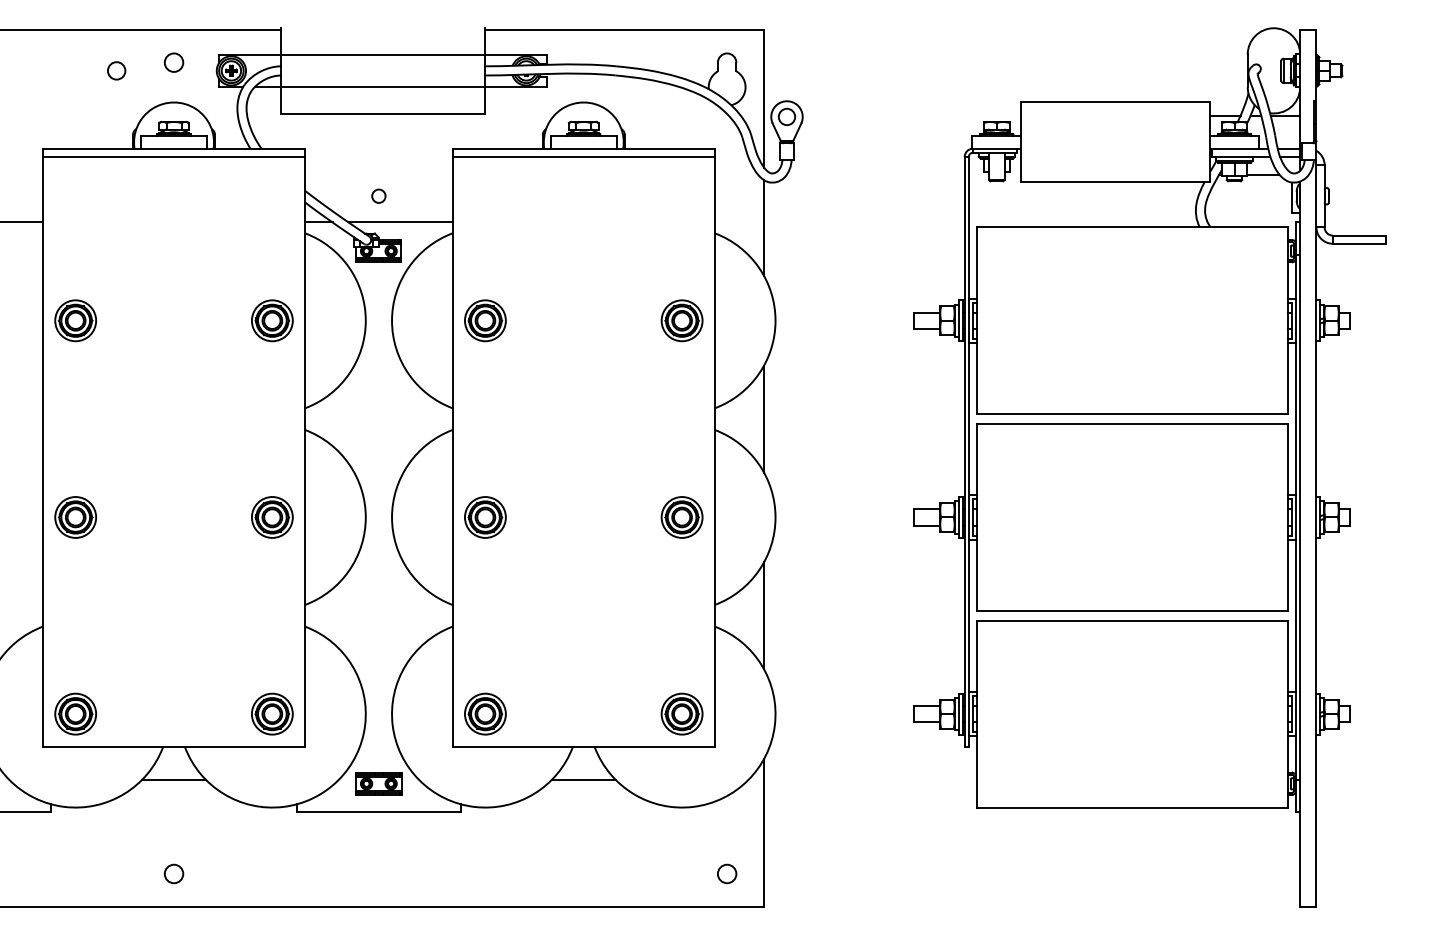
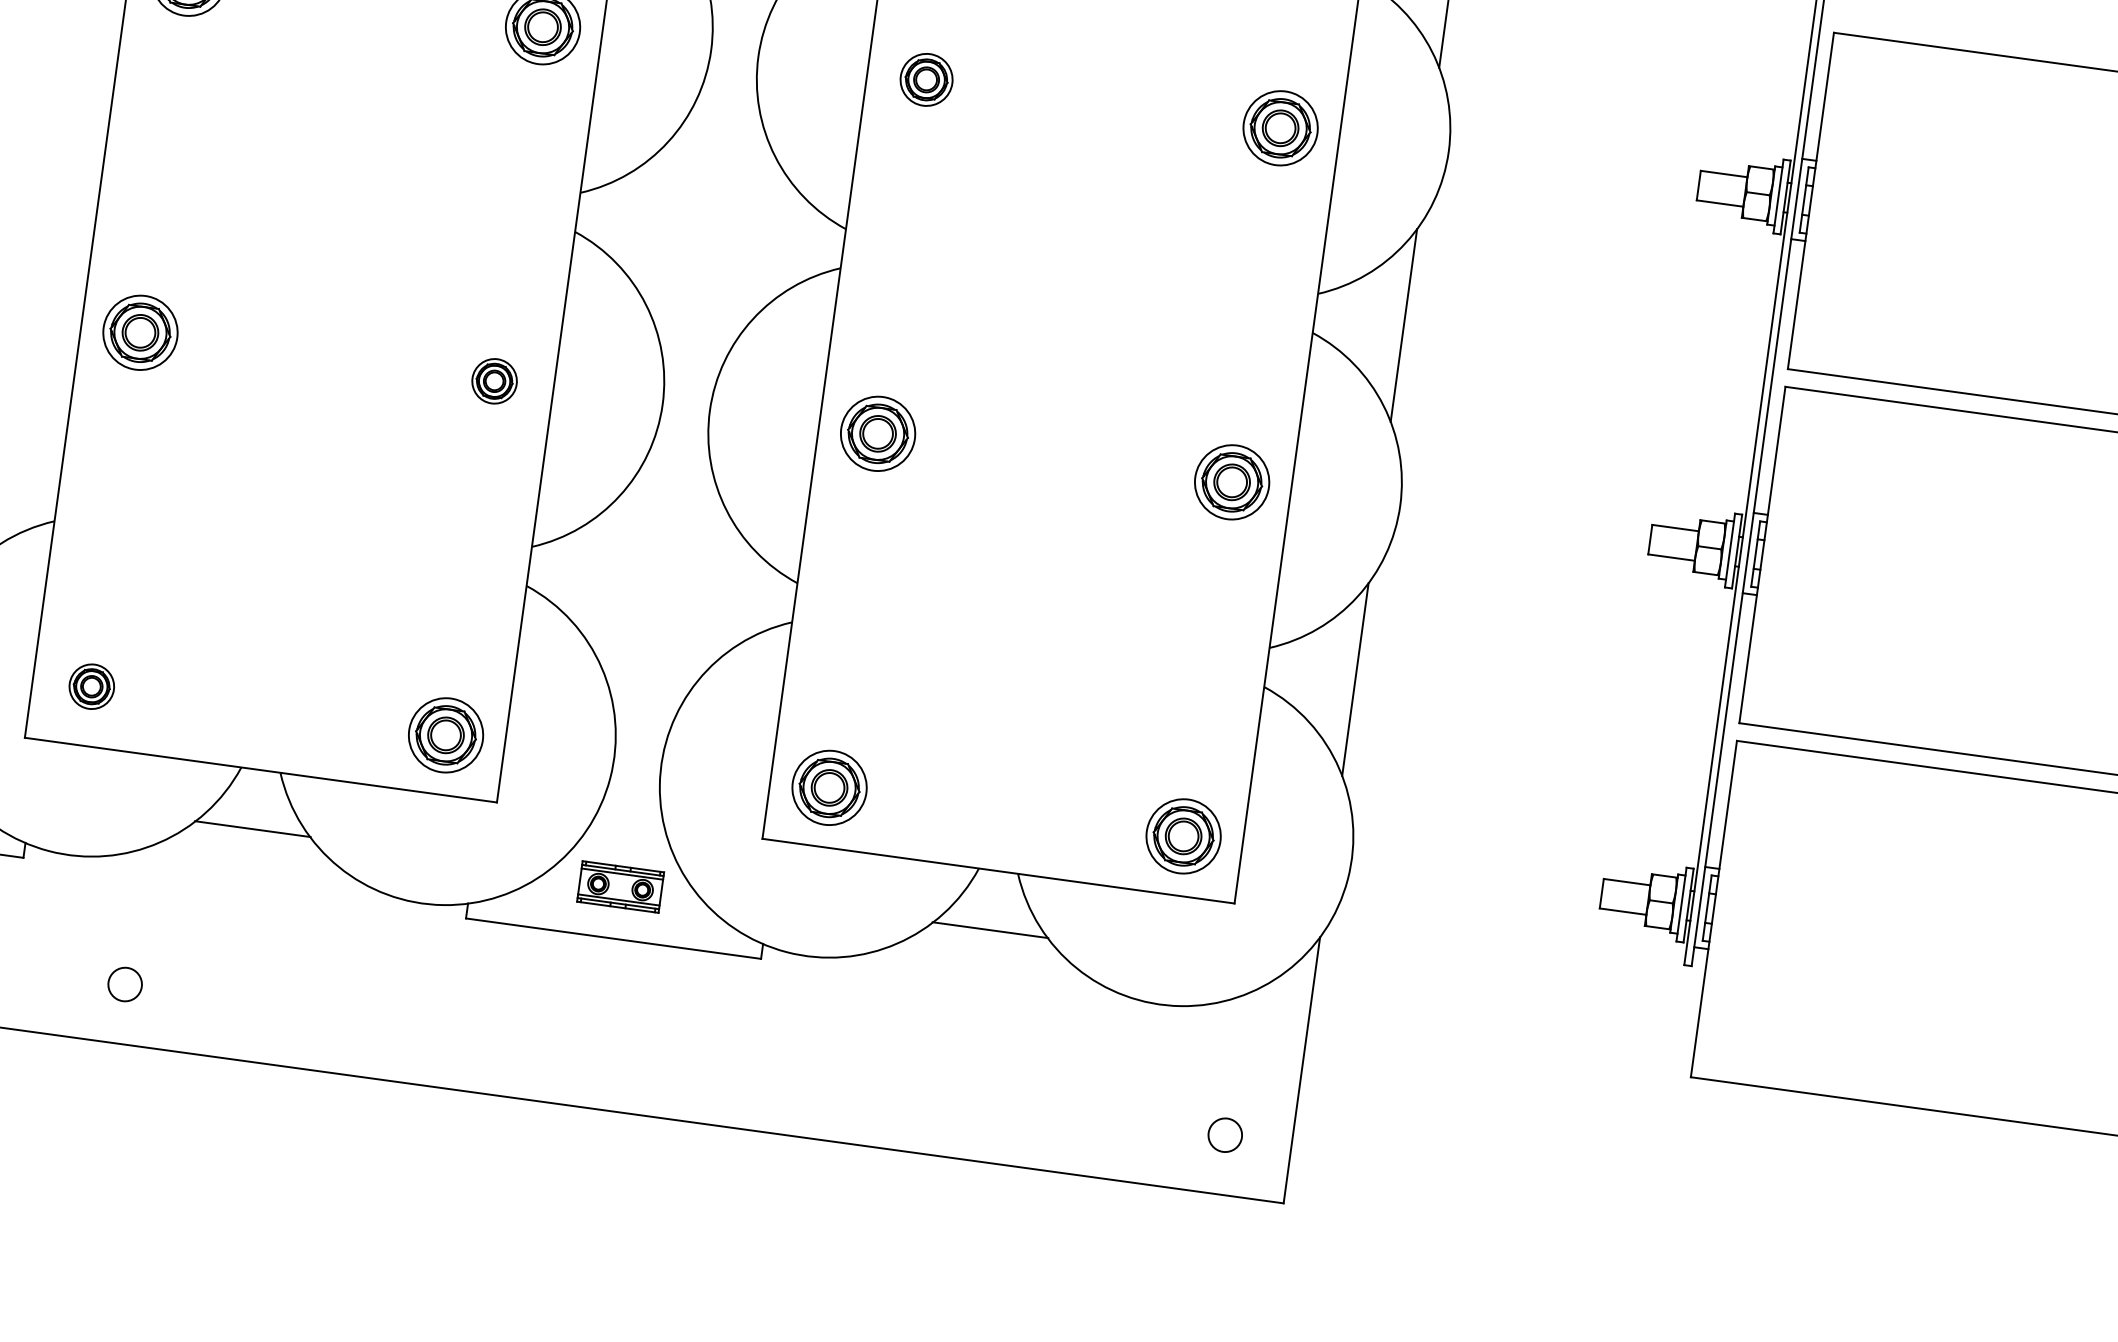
part: (485, 320) -> (926, 79), size x0.7
part: (272, 517) -> (494, 381), size x0.6
part: (75, 713) -> (91, 685), size x0.6
circle: (173, 873) -> (124, 983), moved

